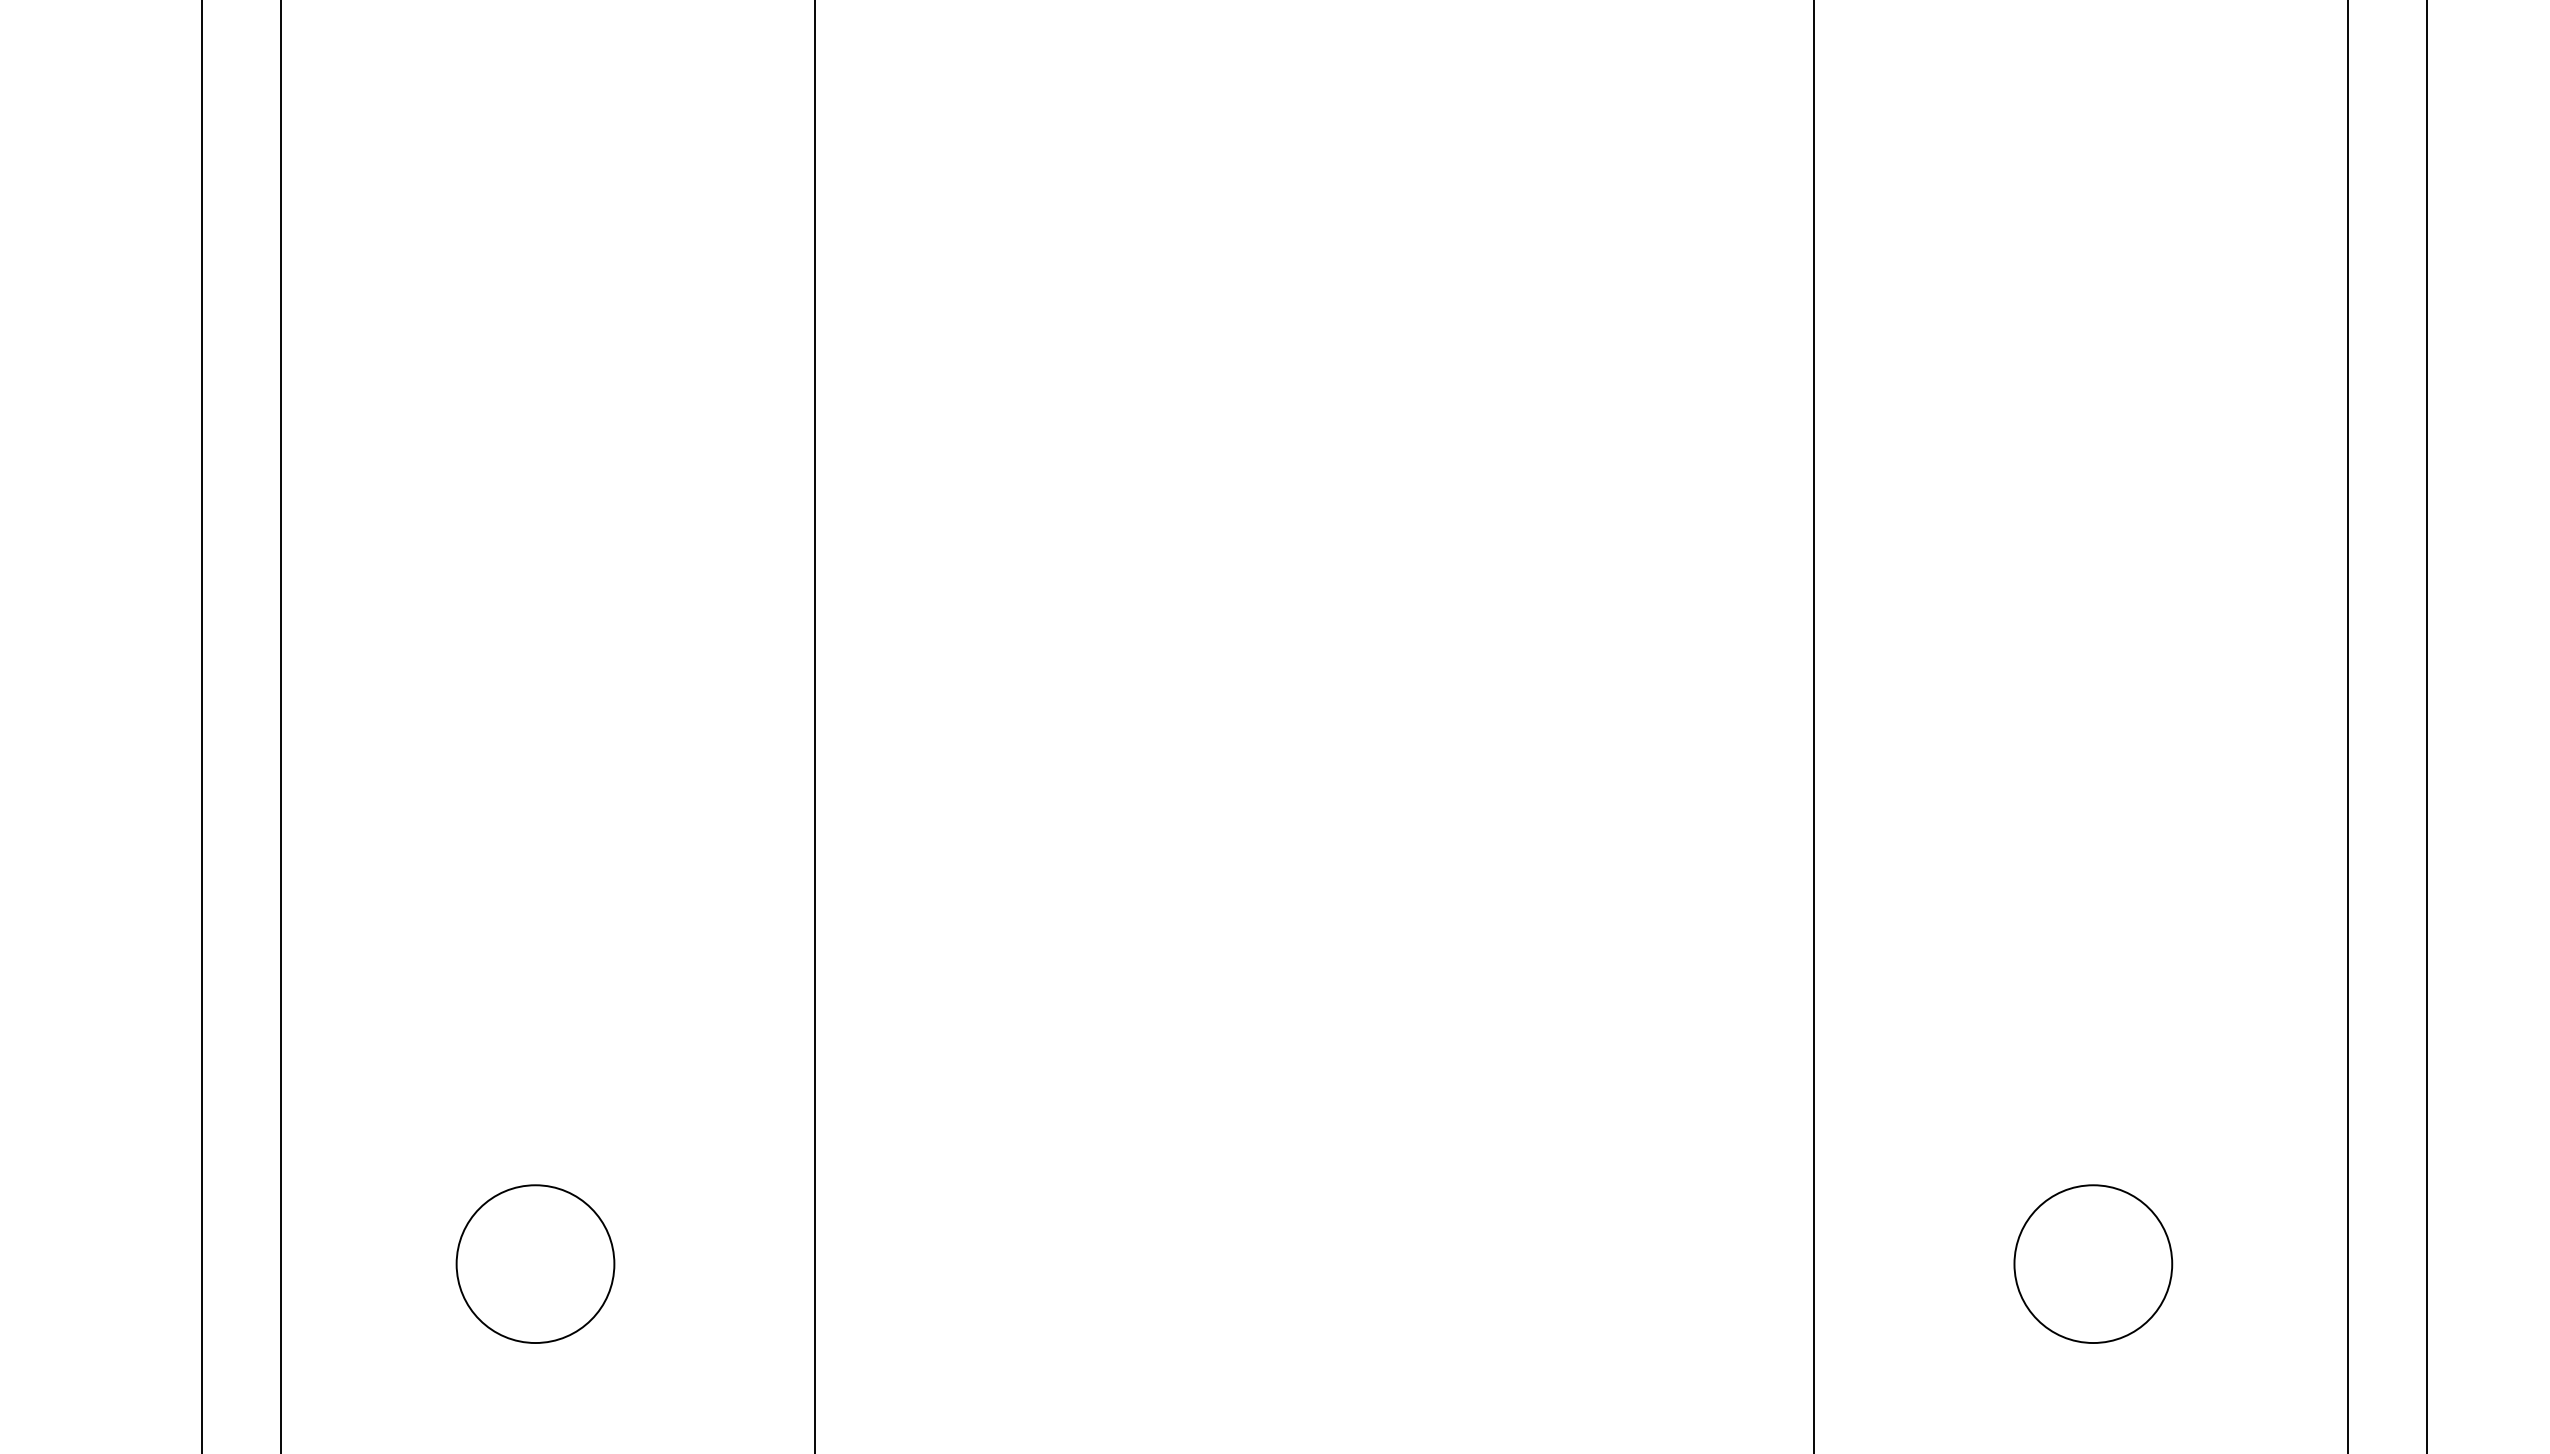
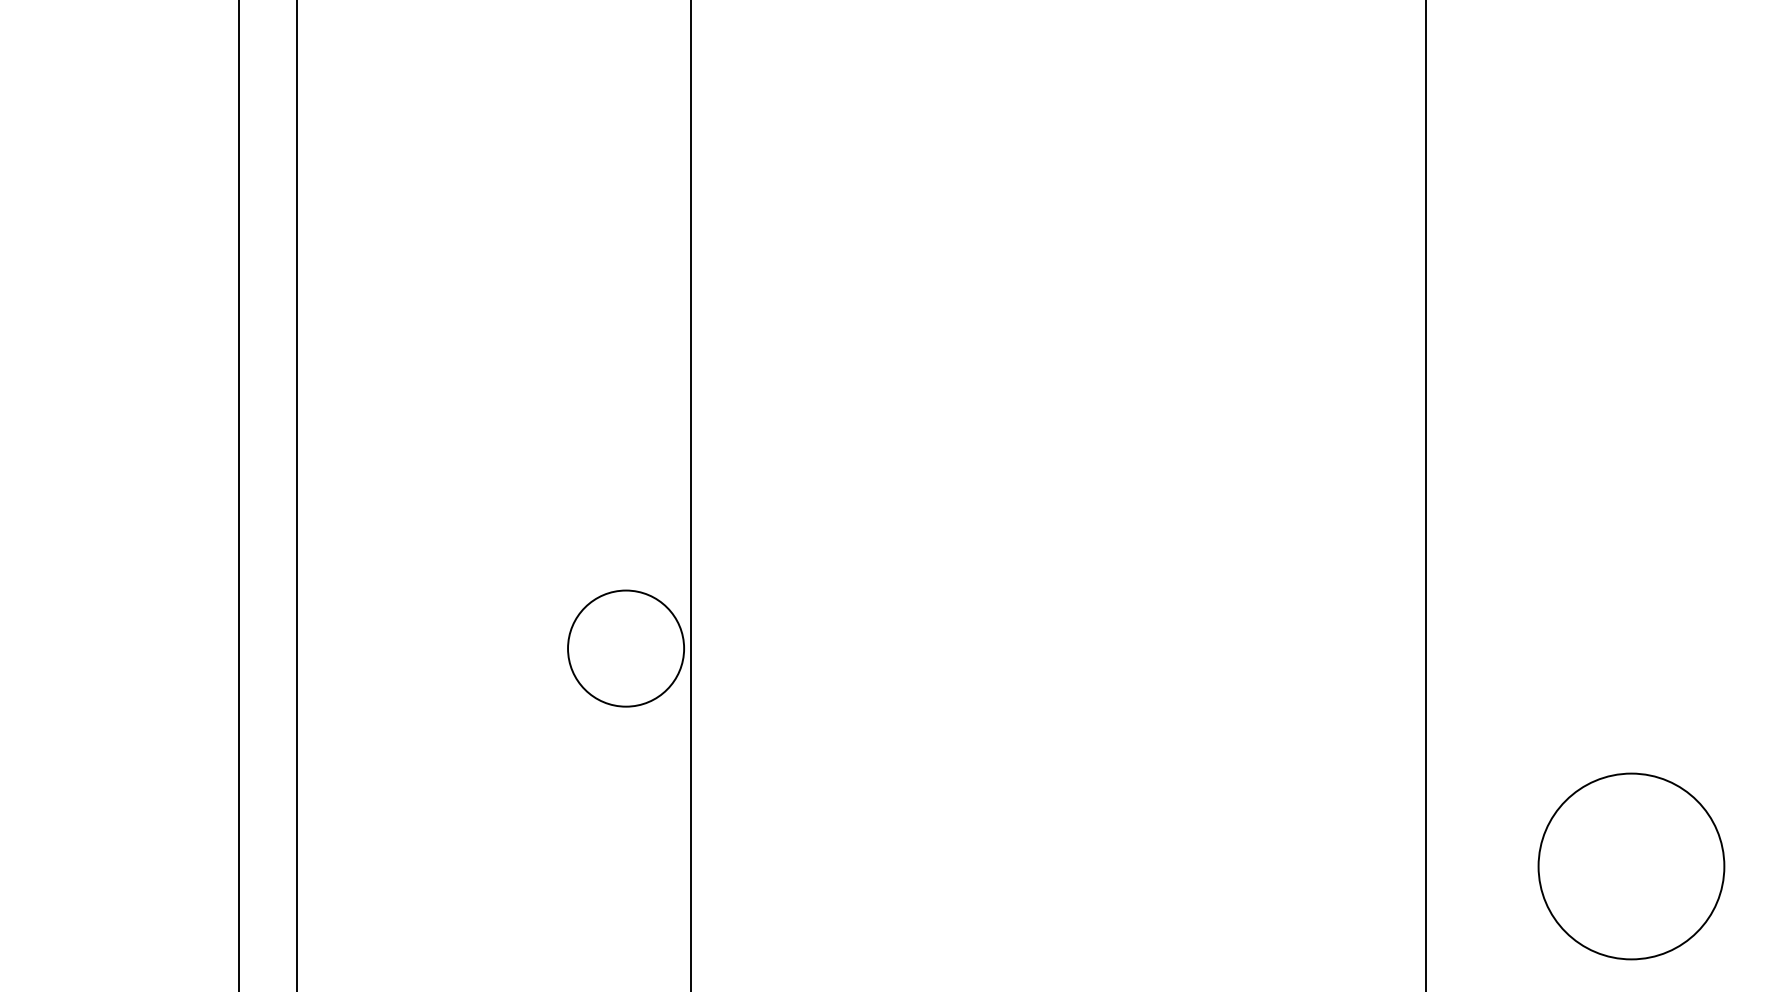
circle: (535, 1263) -> (626, 648), moved
circle: (2093, 1264) -> (1631, 866), size x1.6

